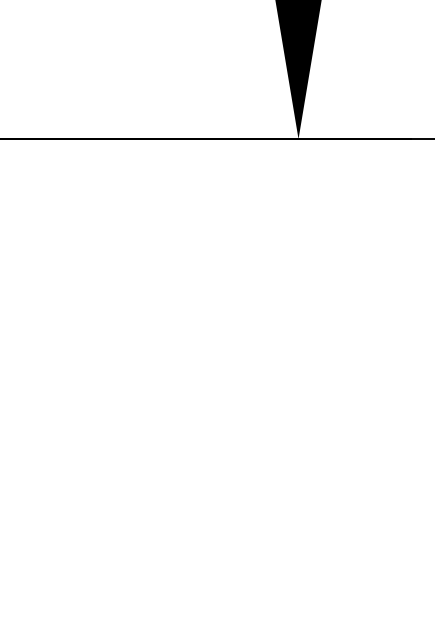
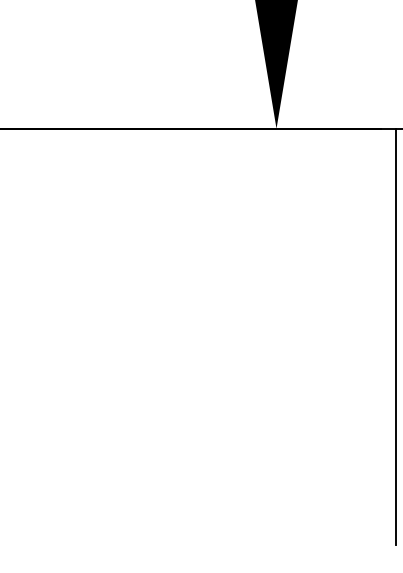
line: (428, 364) -> (396, 337), added

